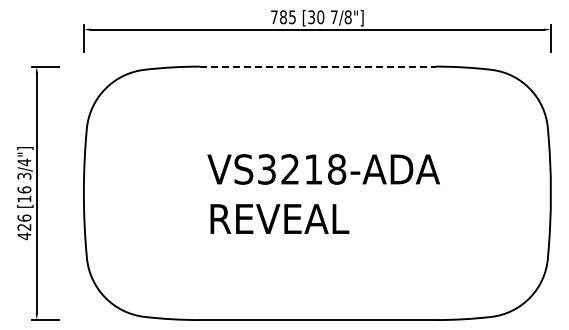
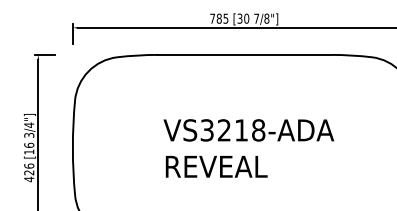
line: (318, 66) -> (245, 54), dashed -> solid

